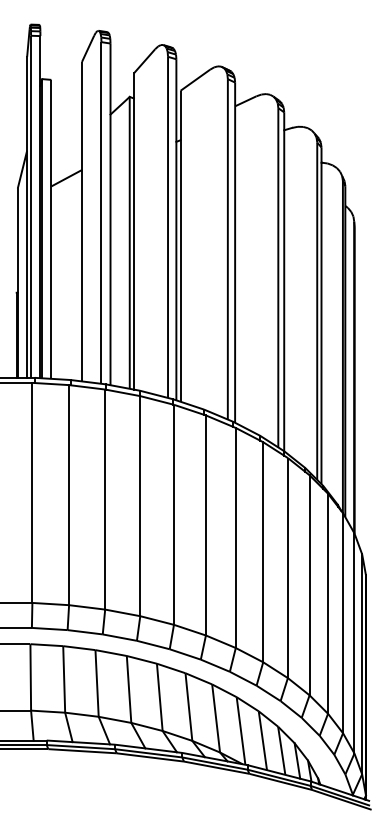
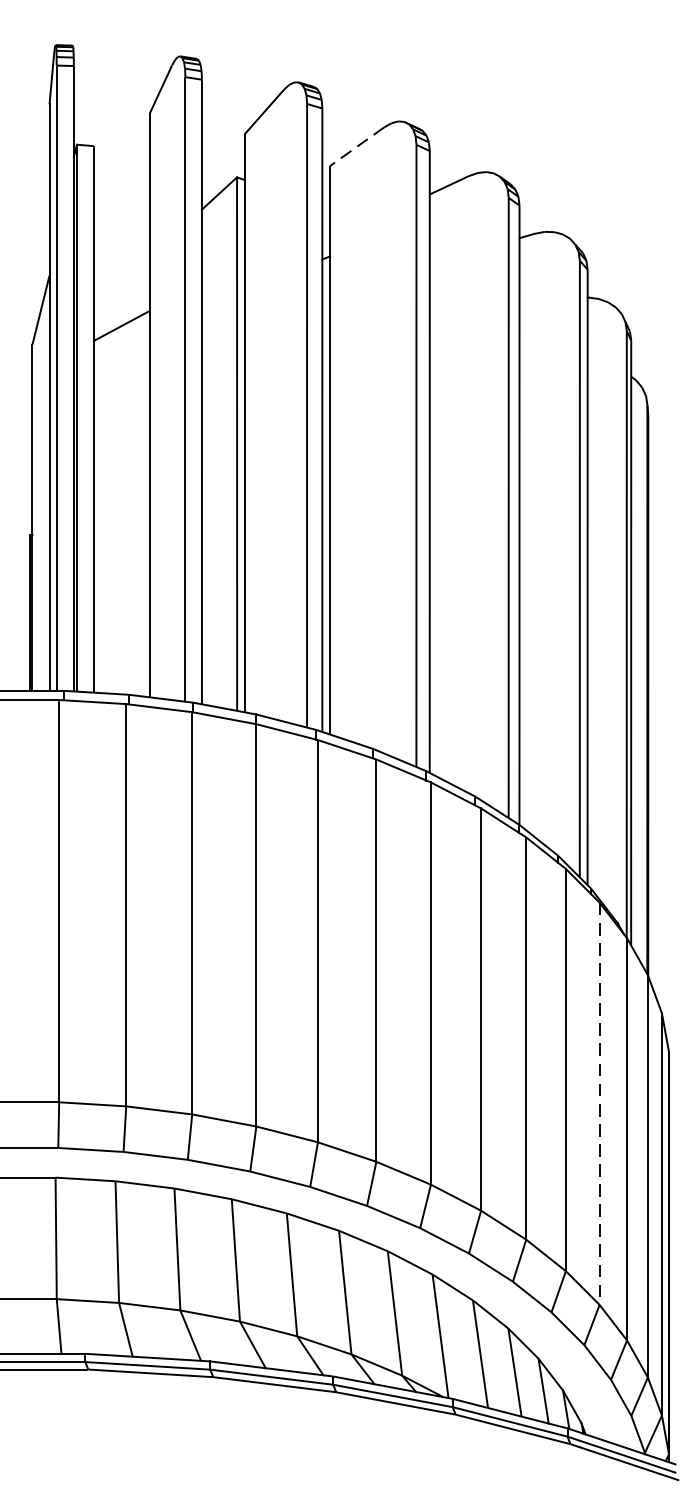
line: (195, 80) -> (357, 147), solid -> dashed
line: (328, 604) -> (600, 1105), solid -> dashed

